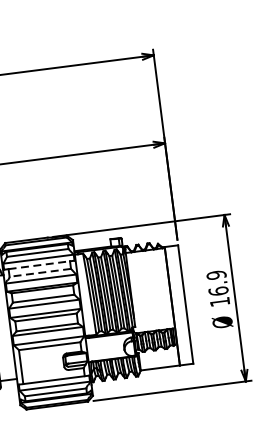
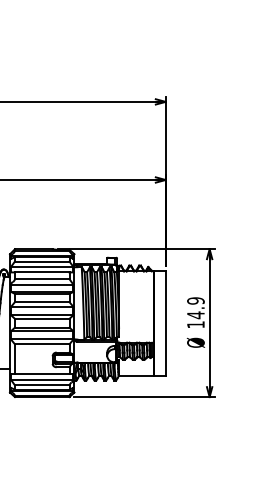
line: (39, 265) -> (42, 272), dashed -> solid
line: (39, 273) -> (41, 279), dashed -> solid
text: (218, 291) -> (195, 315), 16.9 -> 14.9

